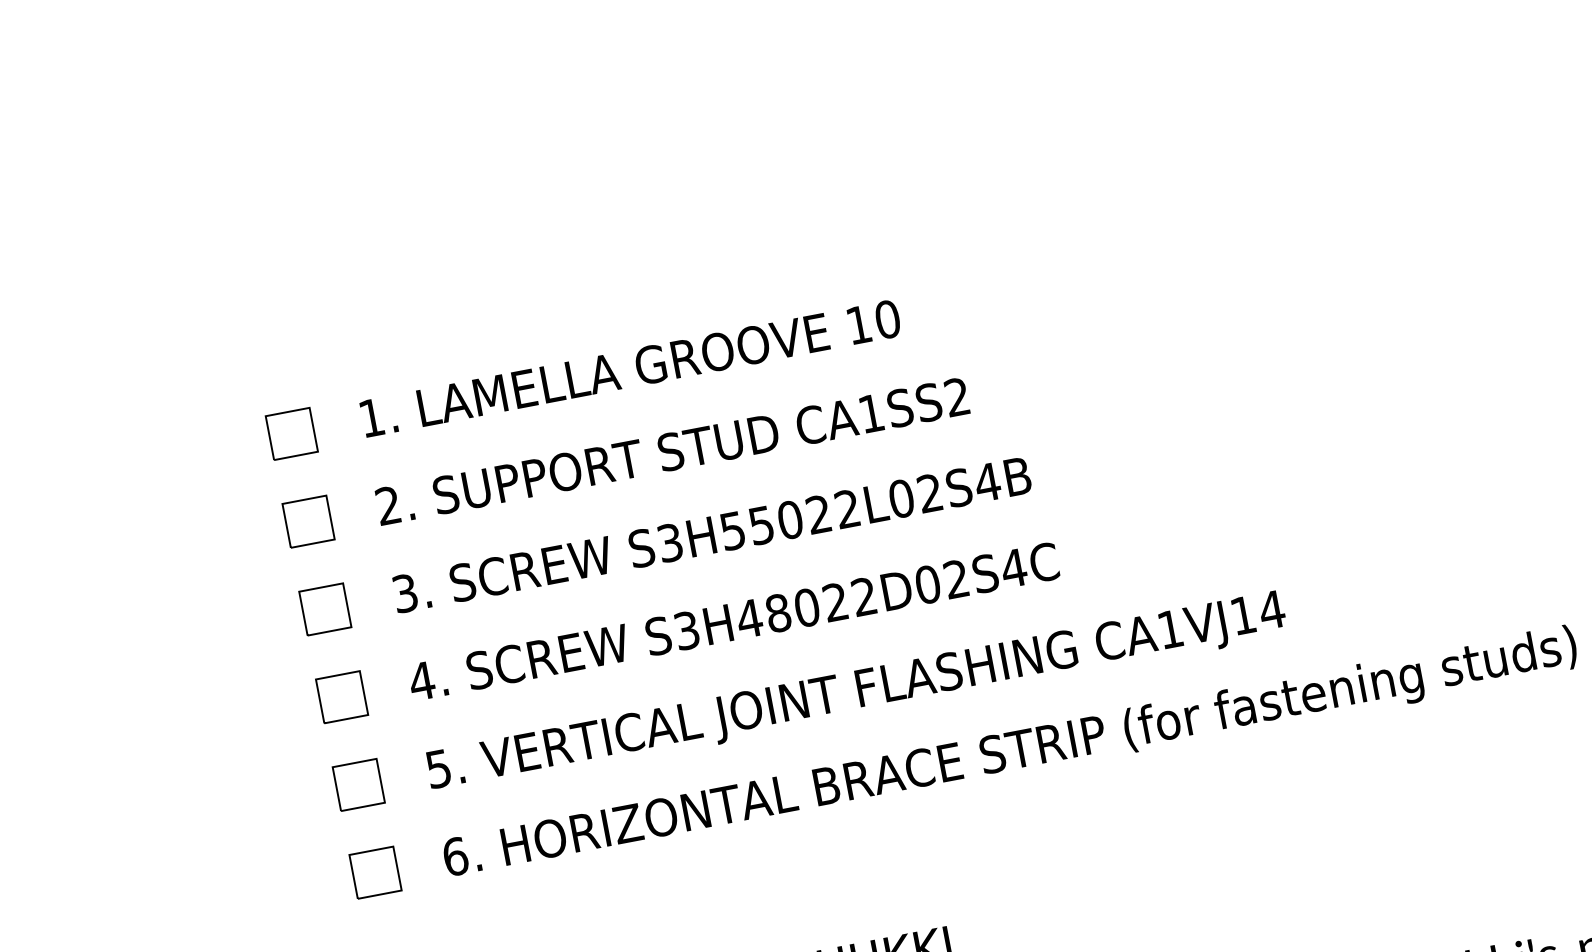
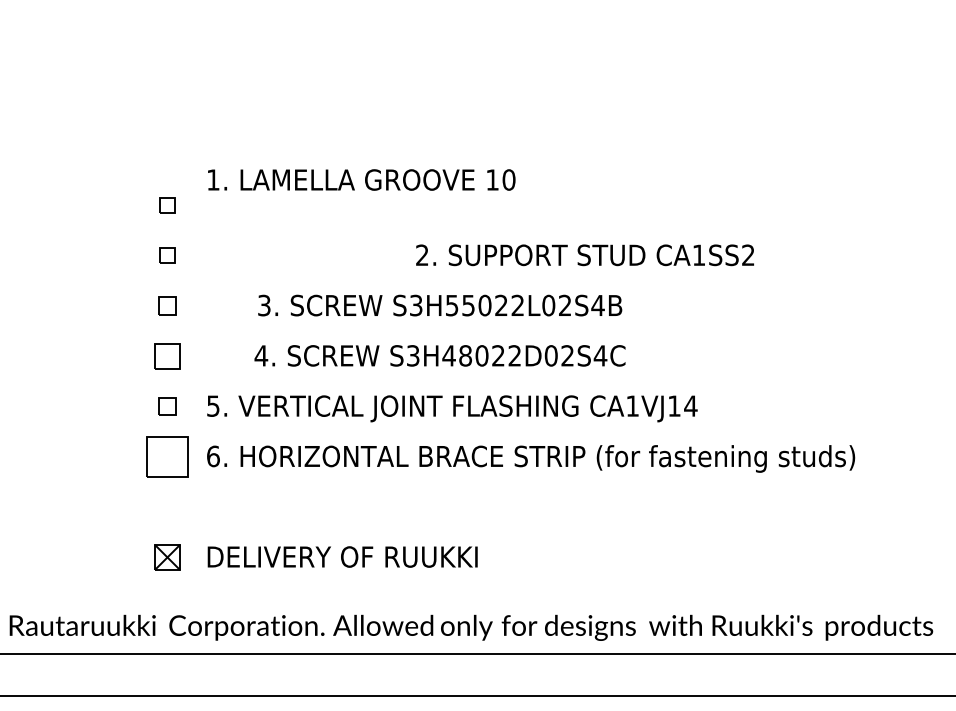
text: (630, 367) -> (361, 179), moved
part: (291, 434) -> (167, 205), size x0.6
text: (671, 452) -> (584, 255), moved
part: (308, 521) -> (167, 255), size x0.6
text: (712, 534) -> (440, 305), moved
part: (325, 608) -> (167, 305), size x0.7
text: (732, 621) -> (439, 355), moved
part: (358, 784) -> (167, 406), size x0.7
part: (375, 872) -> (167, 456), size x1.6

